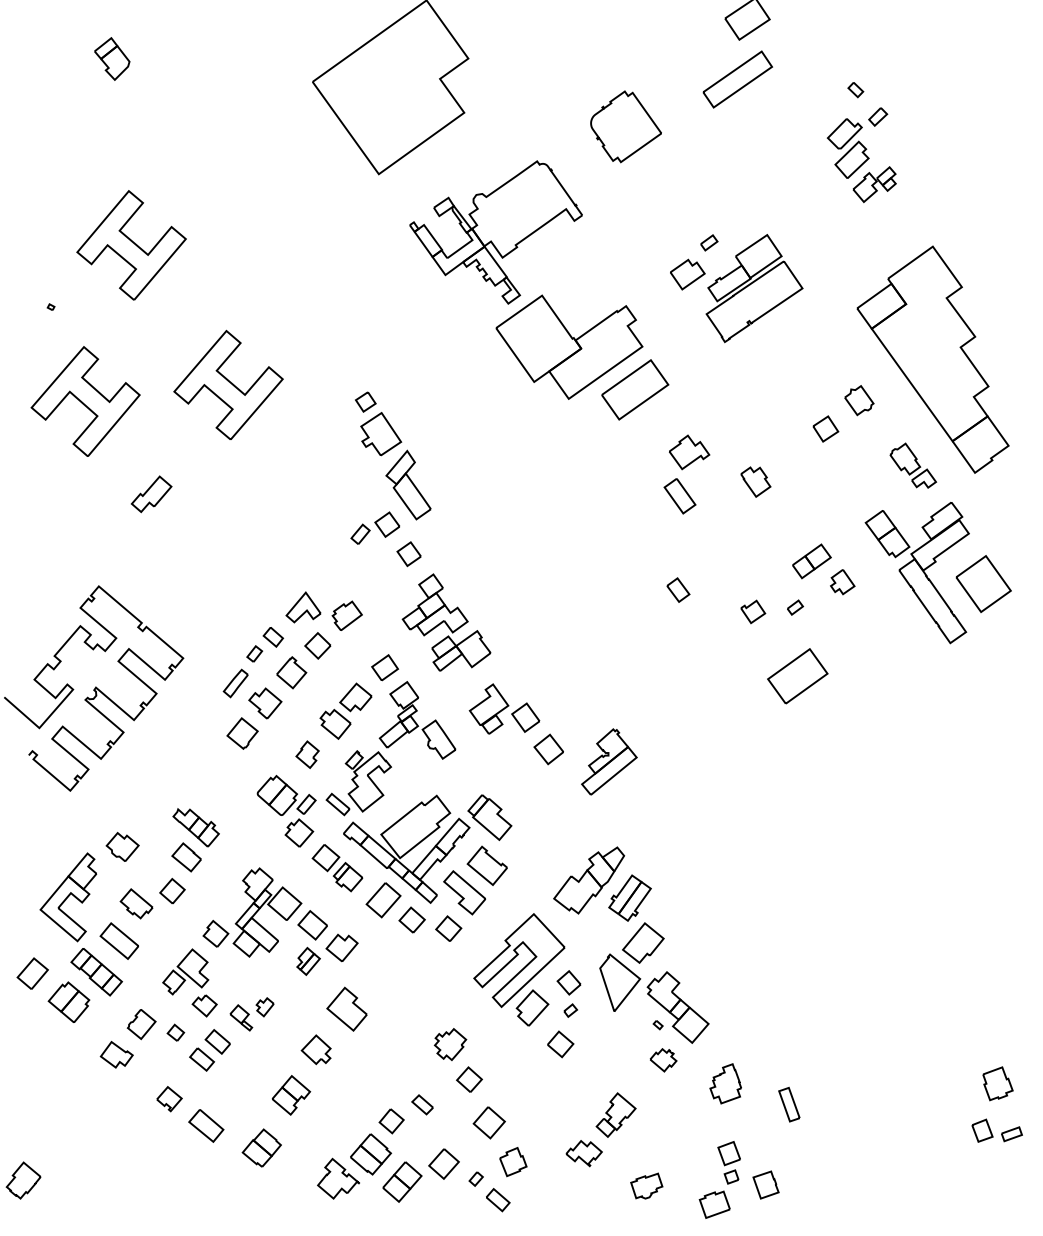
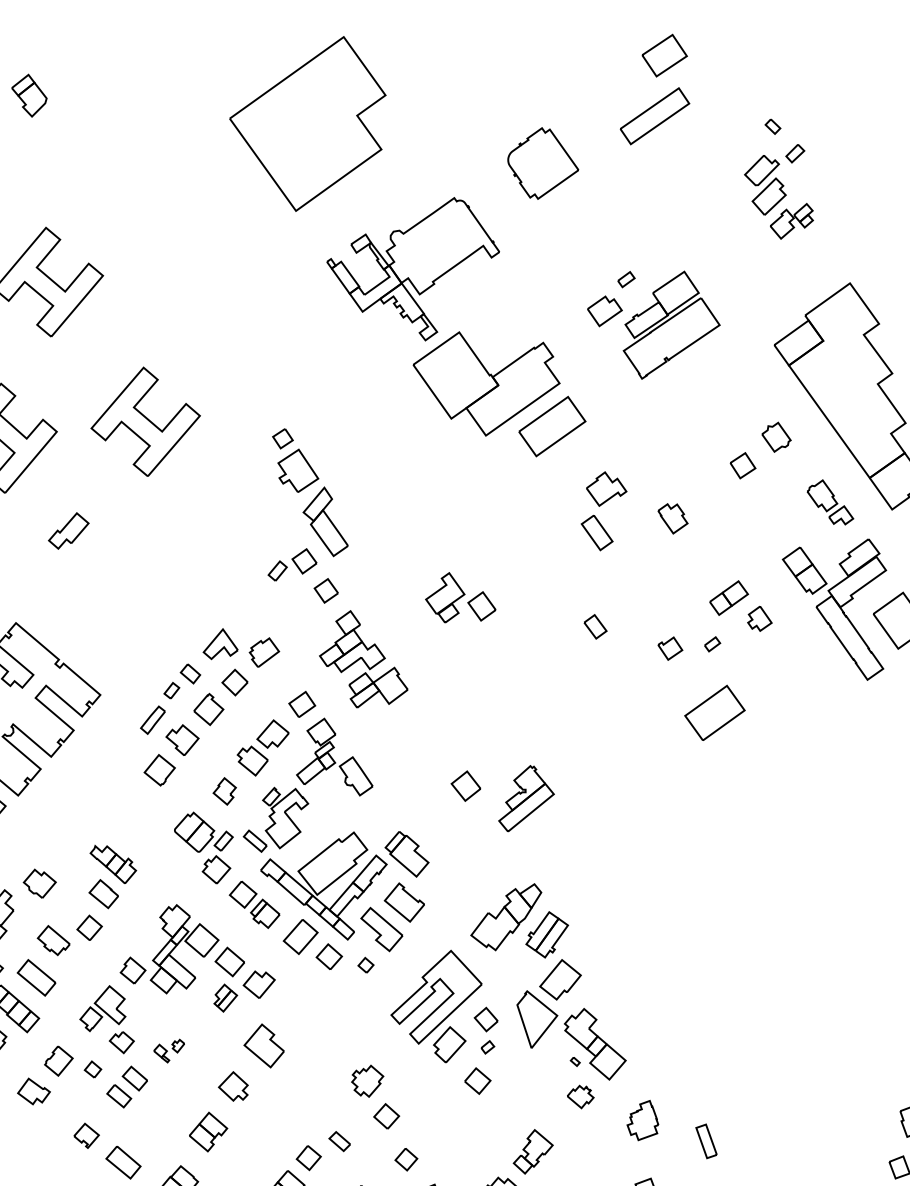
part: (504, 708) -> (460, 597), moved
part: (448, 928) -> (365, 965), size x0.6
part: (251, 1014) -> (168, 1051), size x0.7
part: (488, 1122) -> (405, 1159), size x0.7

